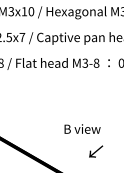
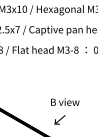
text: (95, 150) -> (59, 119), moved

